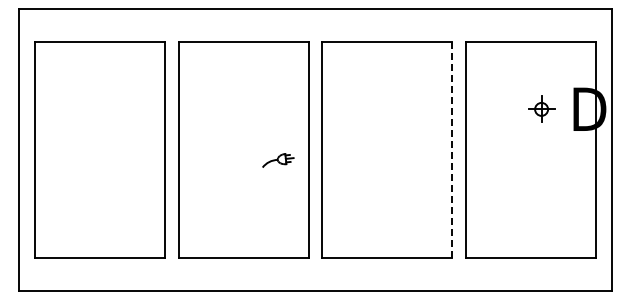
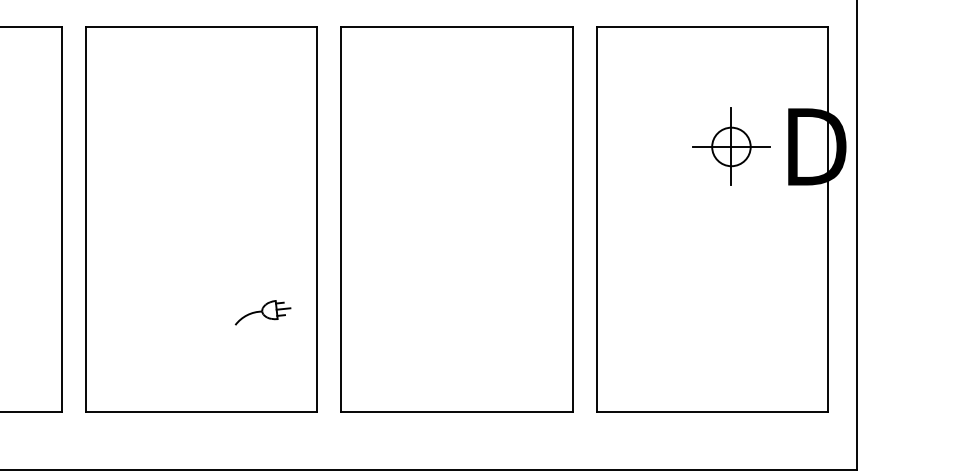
part: (541, 109) -> (731, 147), size x1.67
line: (452, 149) -> (572, 218), dashed -> solid
part: (278, 160) -> (263, 312), moved

